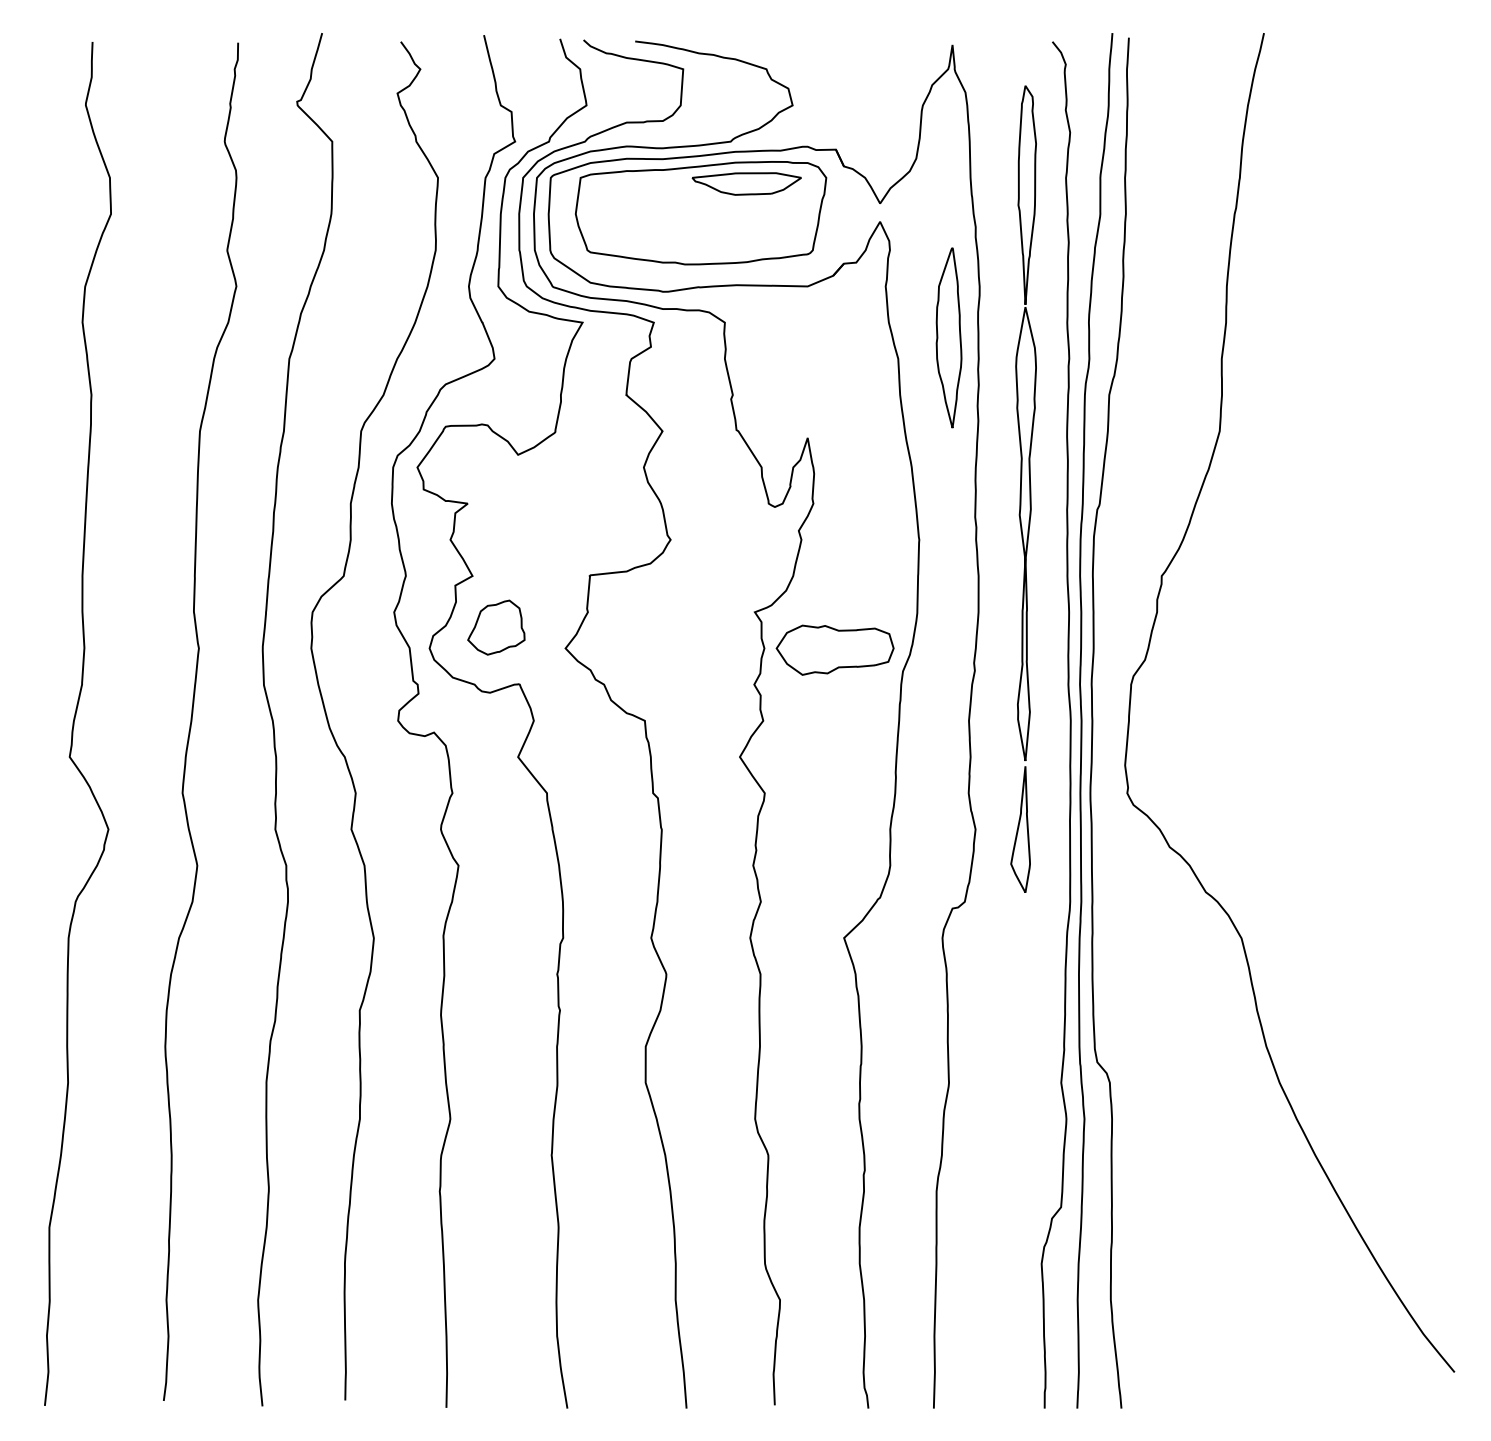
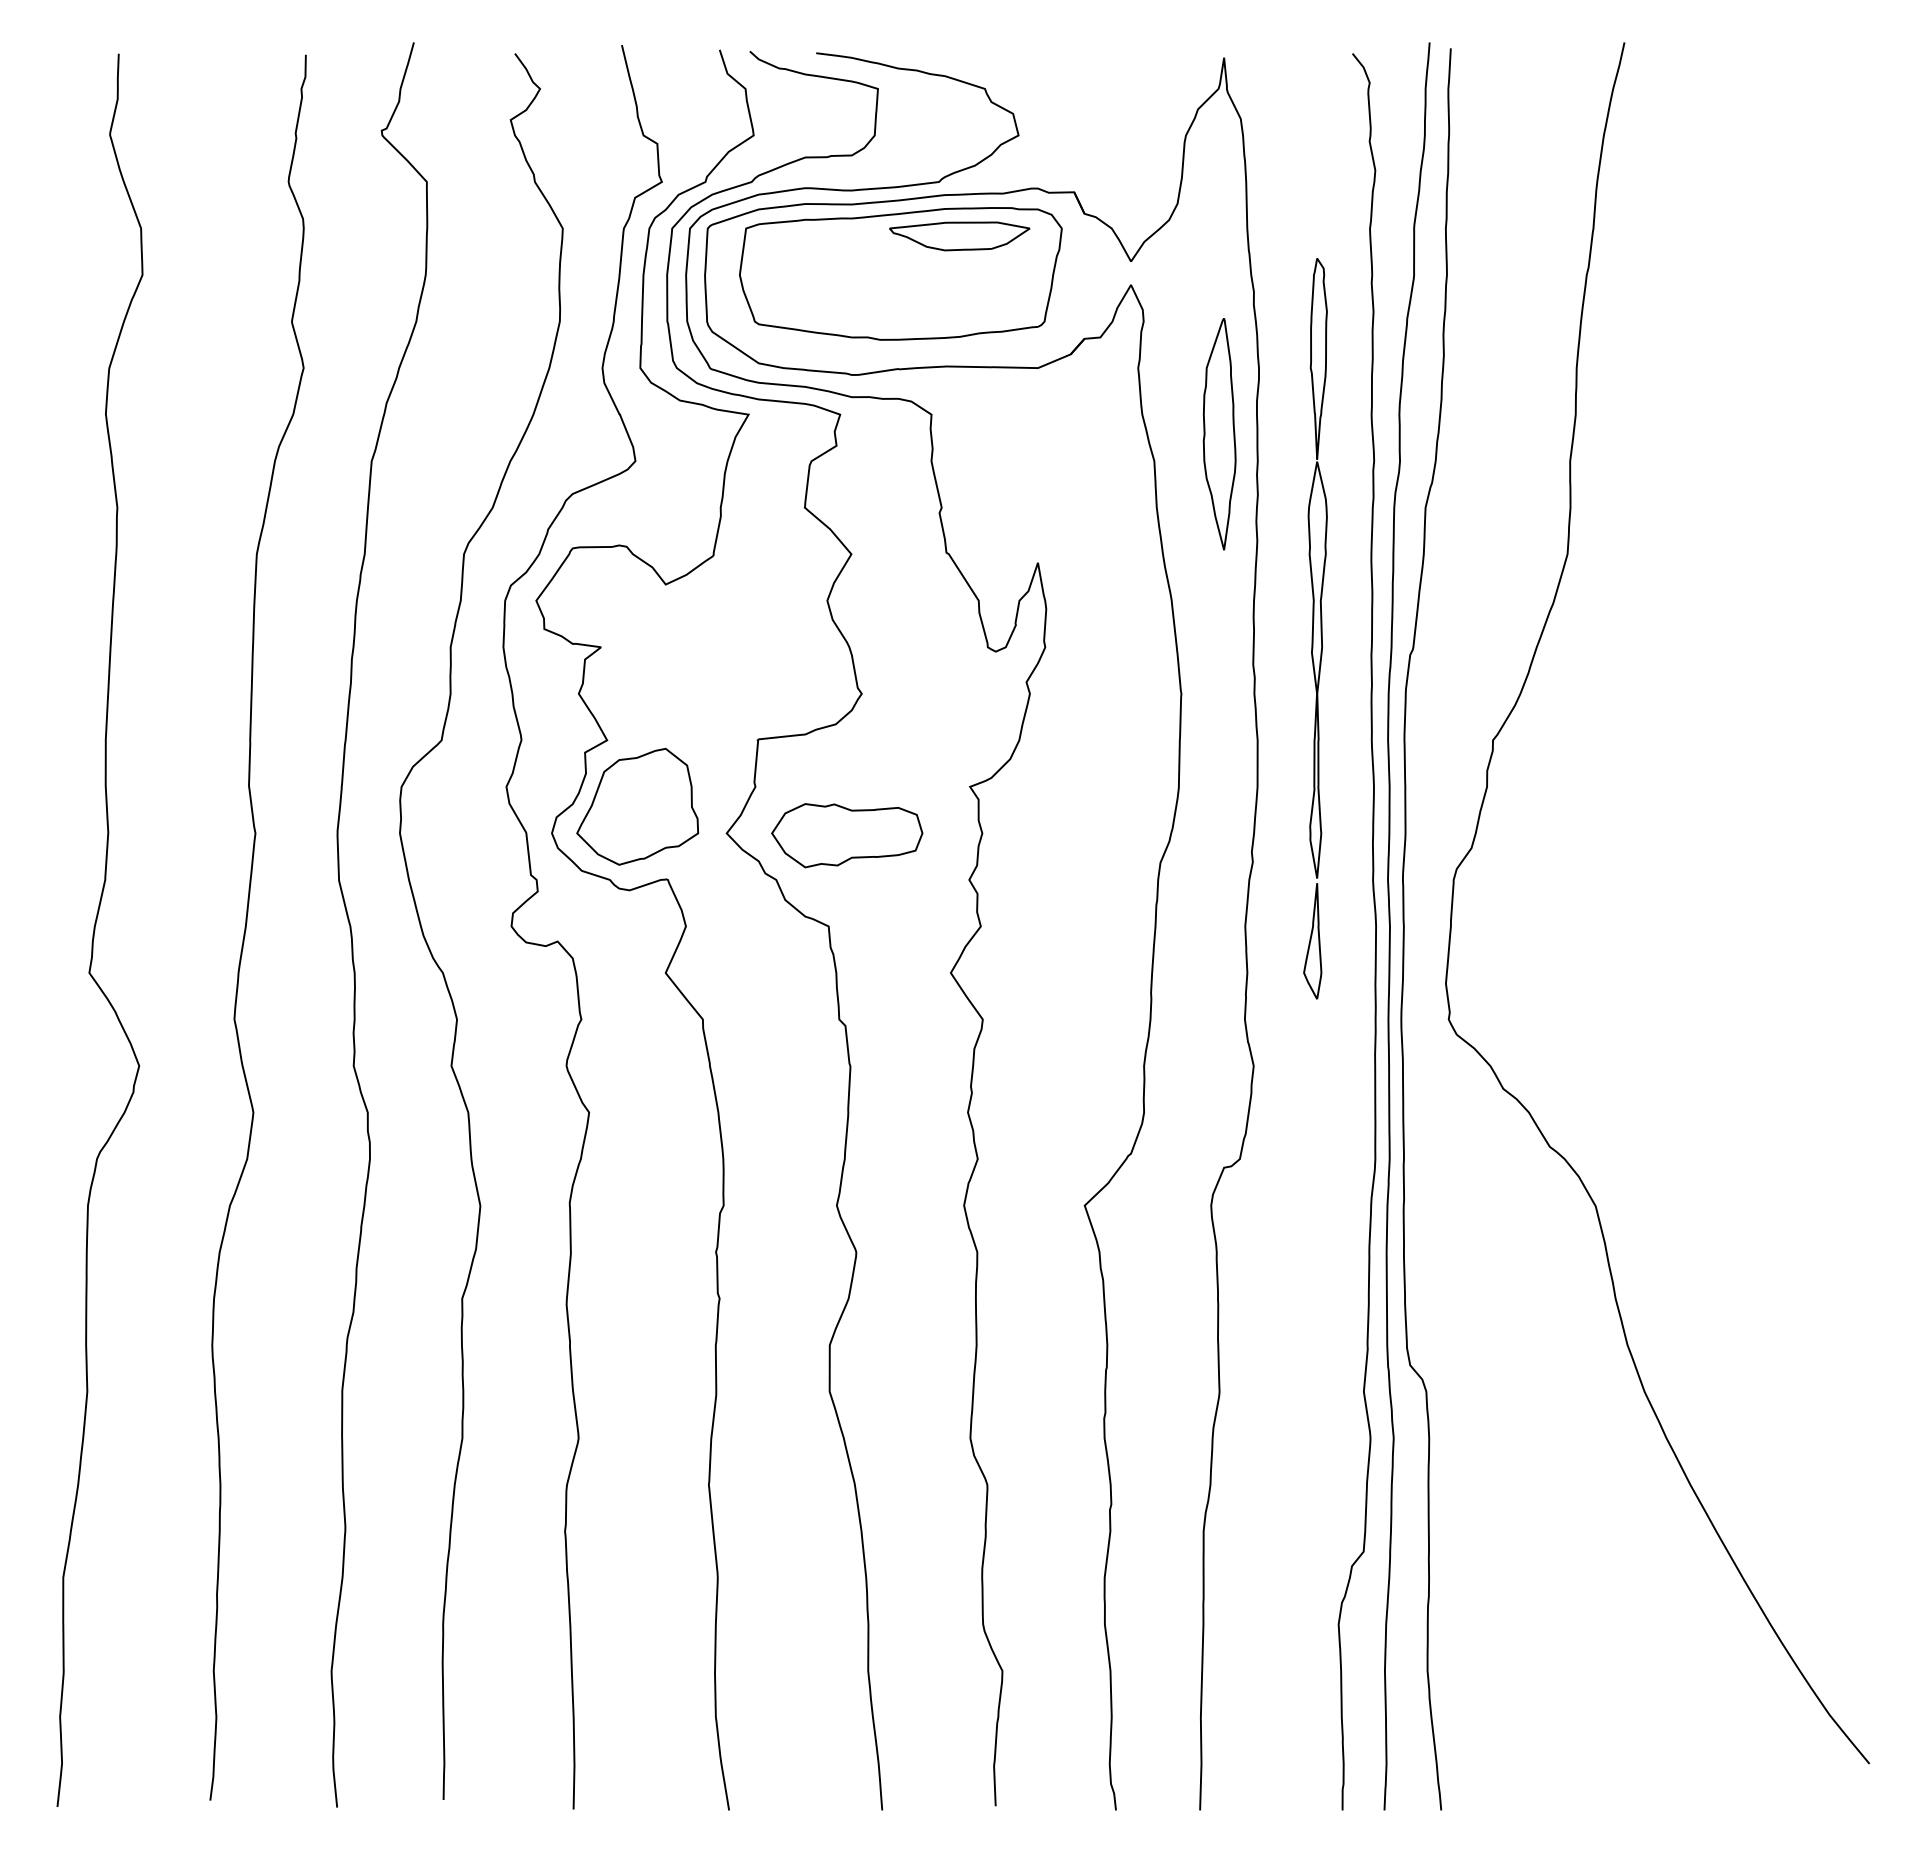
part: (1023, 489) -> (1315, 628), size x0.71
part: (496, 627) -> (637, 806), size x1.67
part: (835, 650) -> (847, 835), moved

